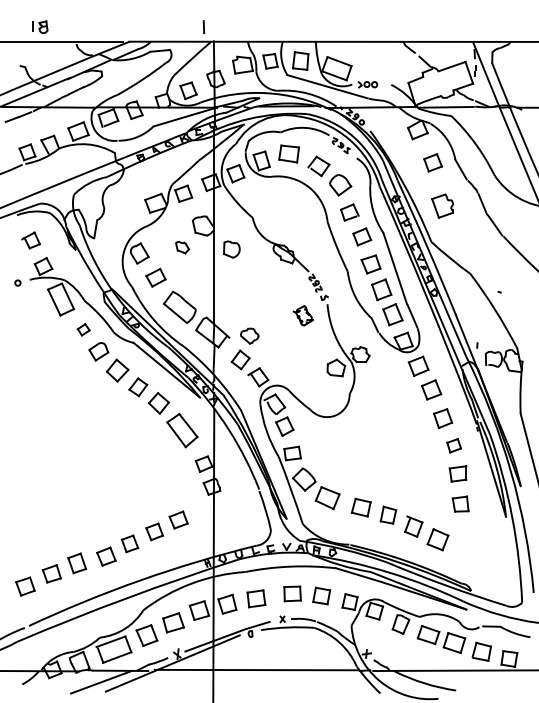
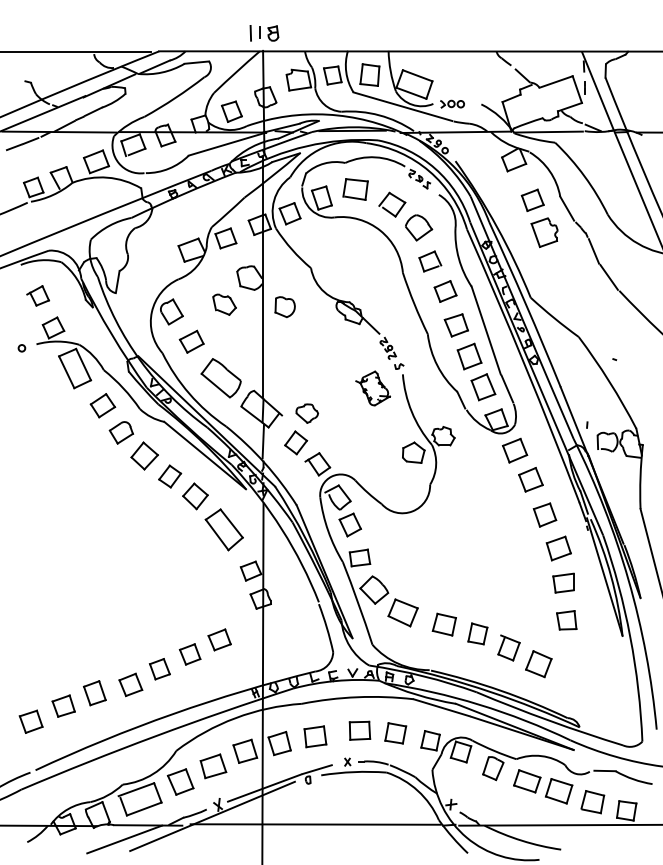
part: (40, 27) -> (269, 33), moved
part: (442, 206) -> (544, 232), moved
part: (182, 247) -> (224, 304), size x1.43
part: (302, 315) -> (372, 388), size x1.43
part: (83, 329) -> (102, 405), size x1.67
part: (453, 445) -> (558, 548), size x1.43

